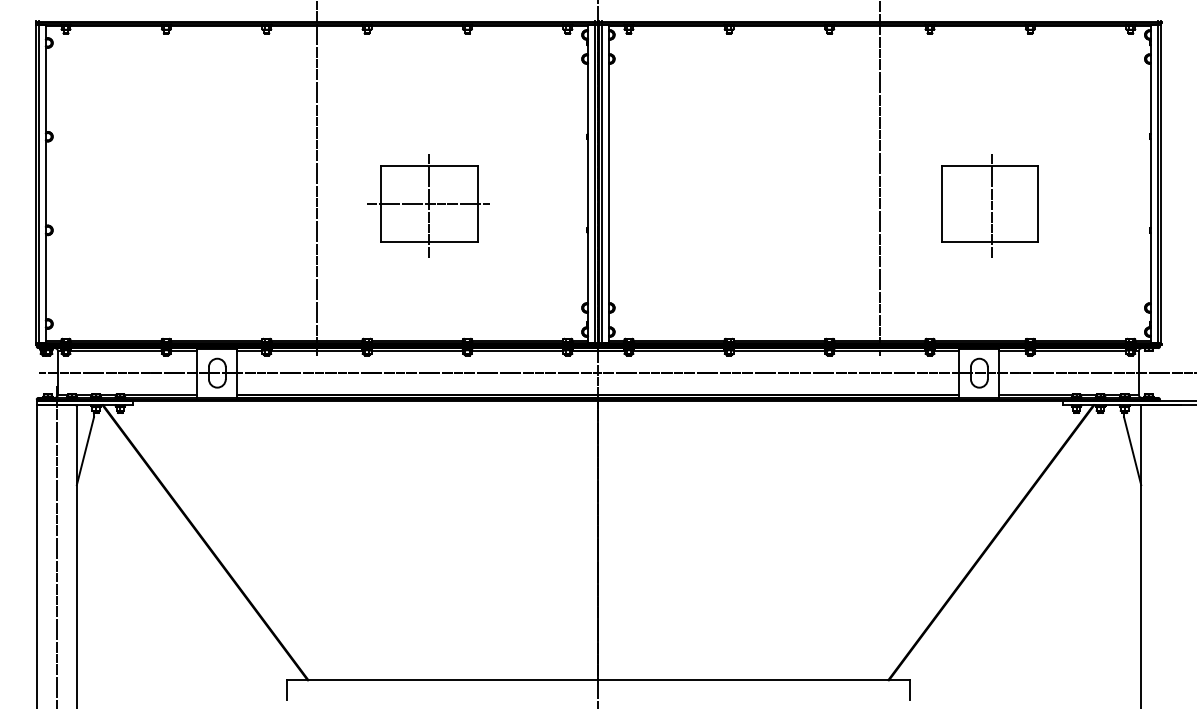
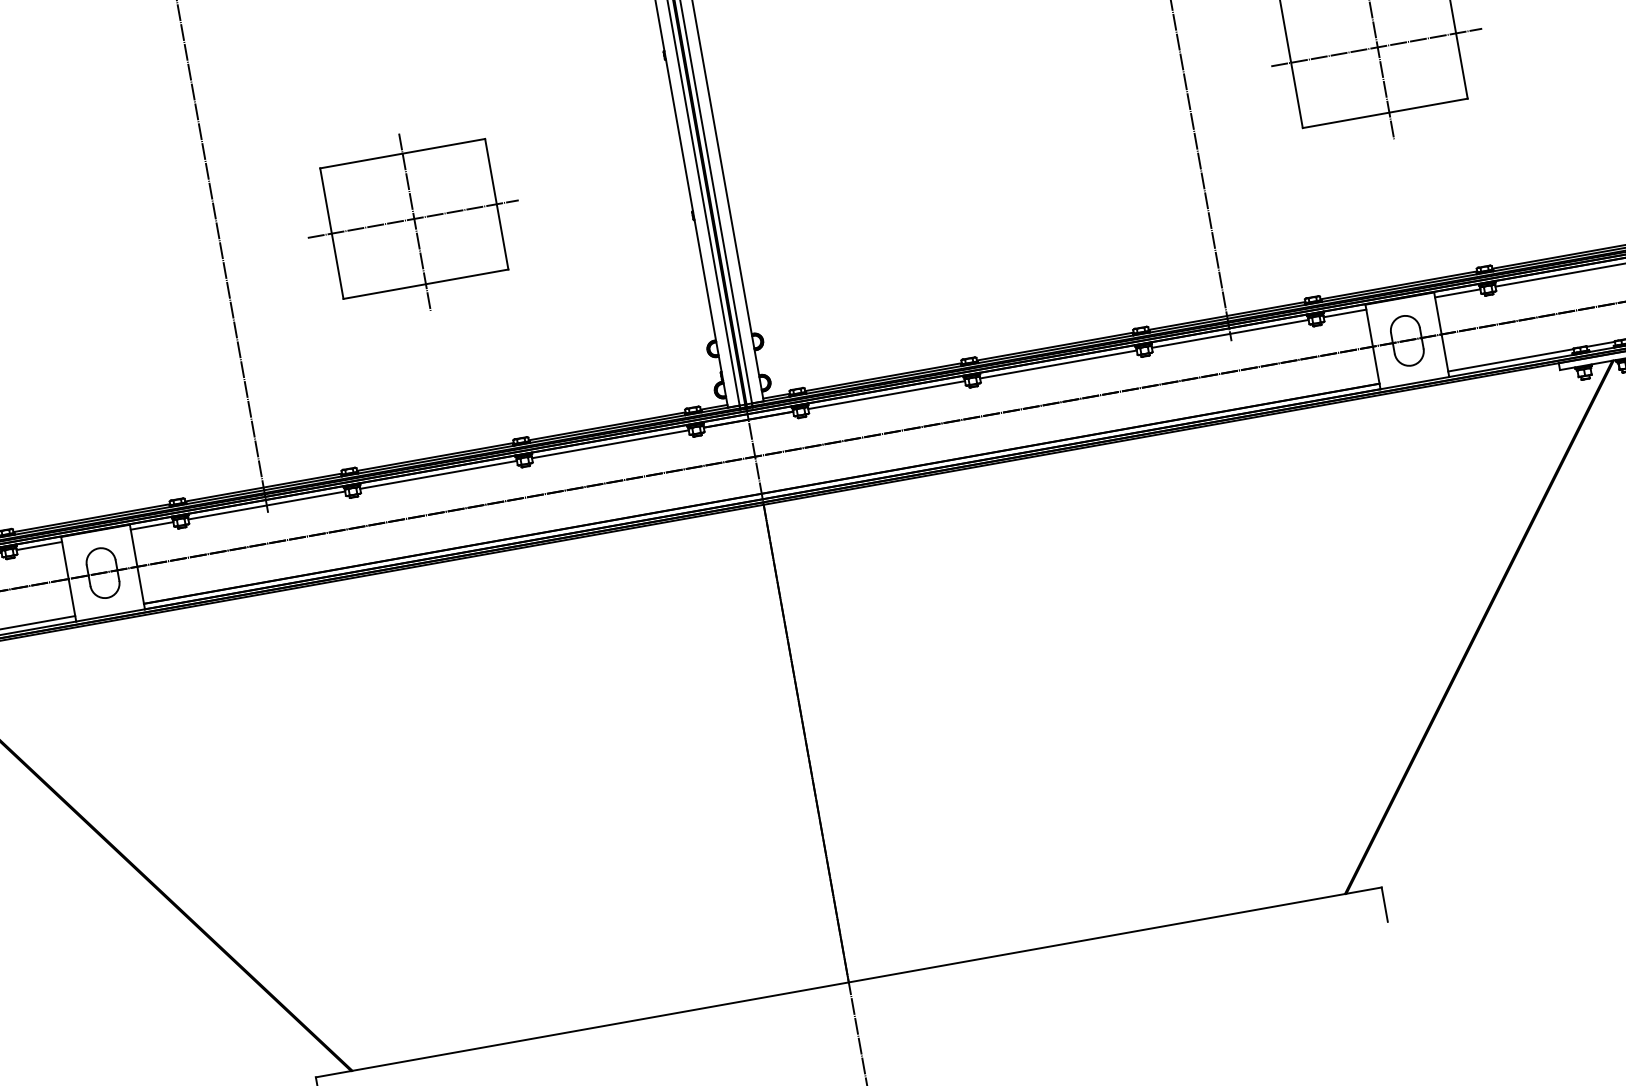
line: (991, 204) -> (1376, 48), added

